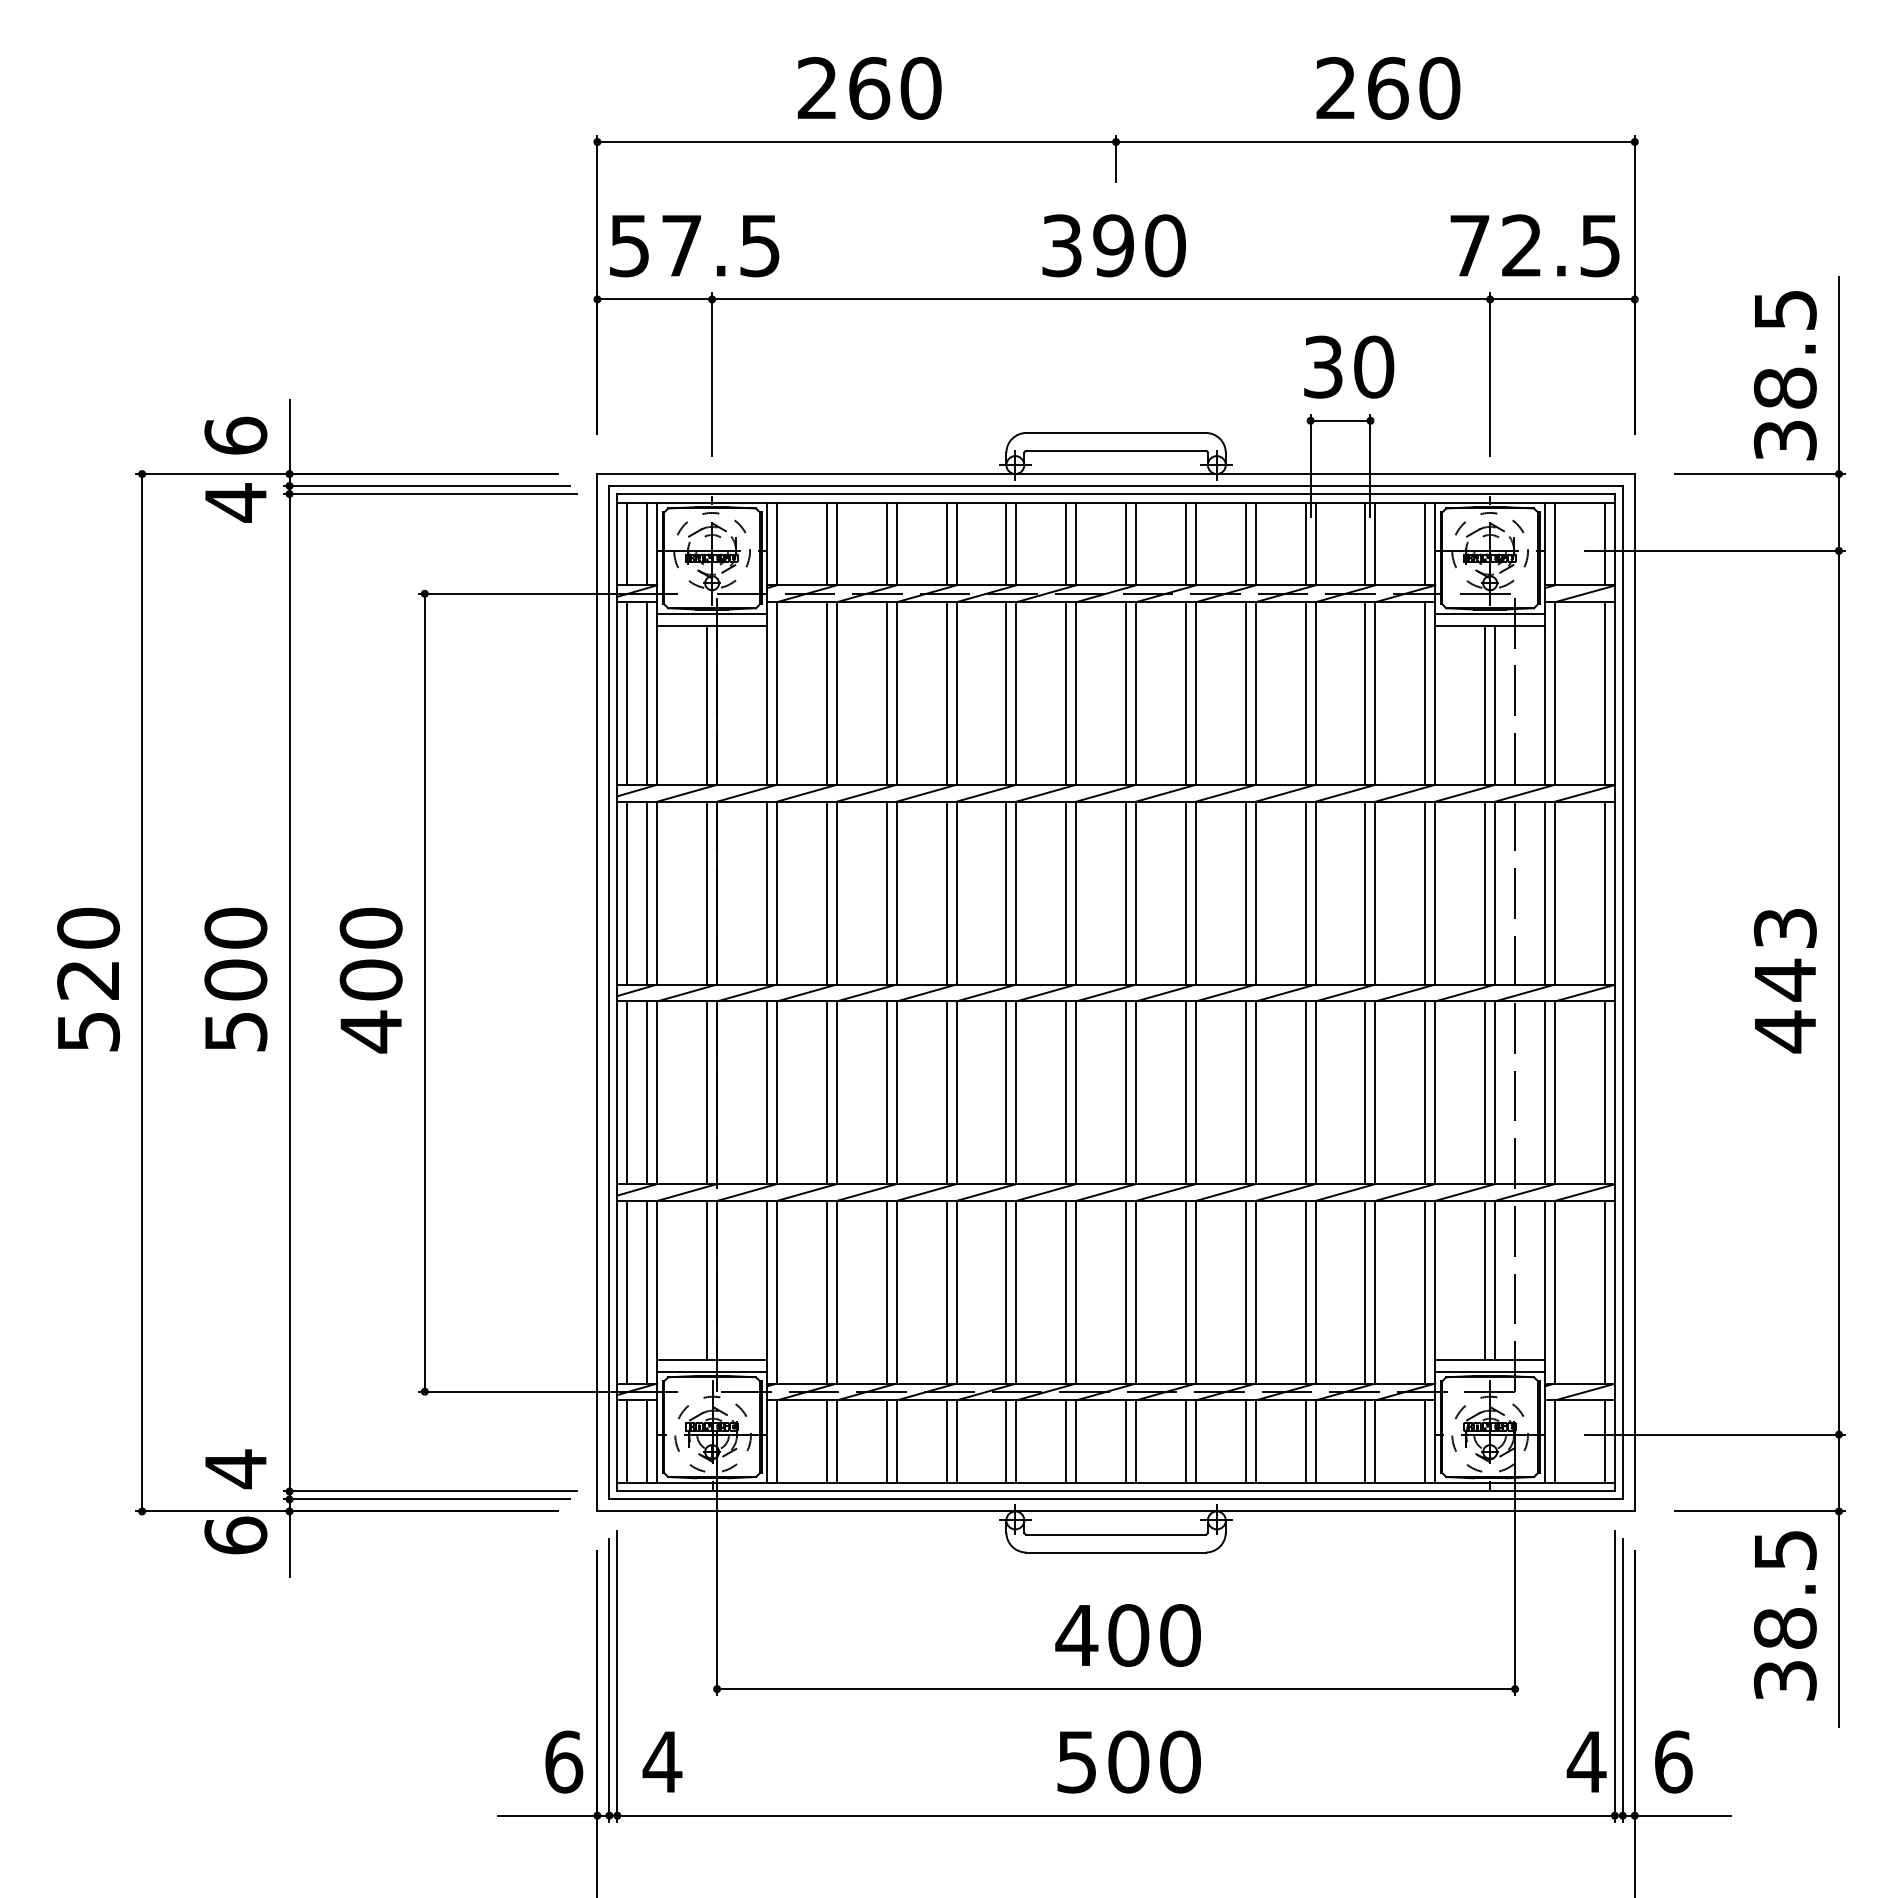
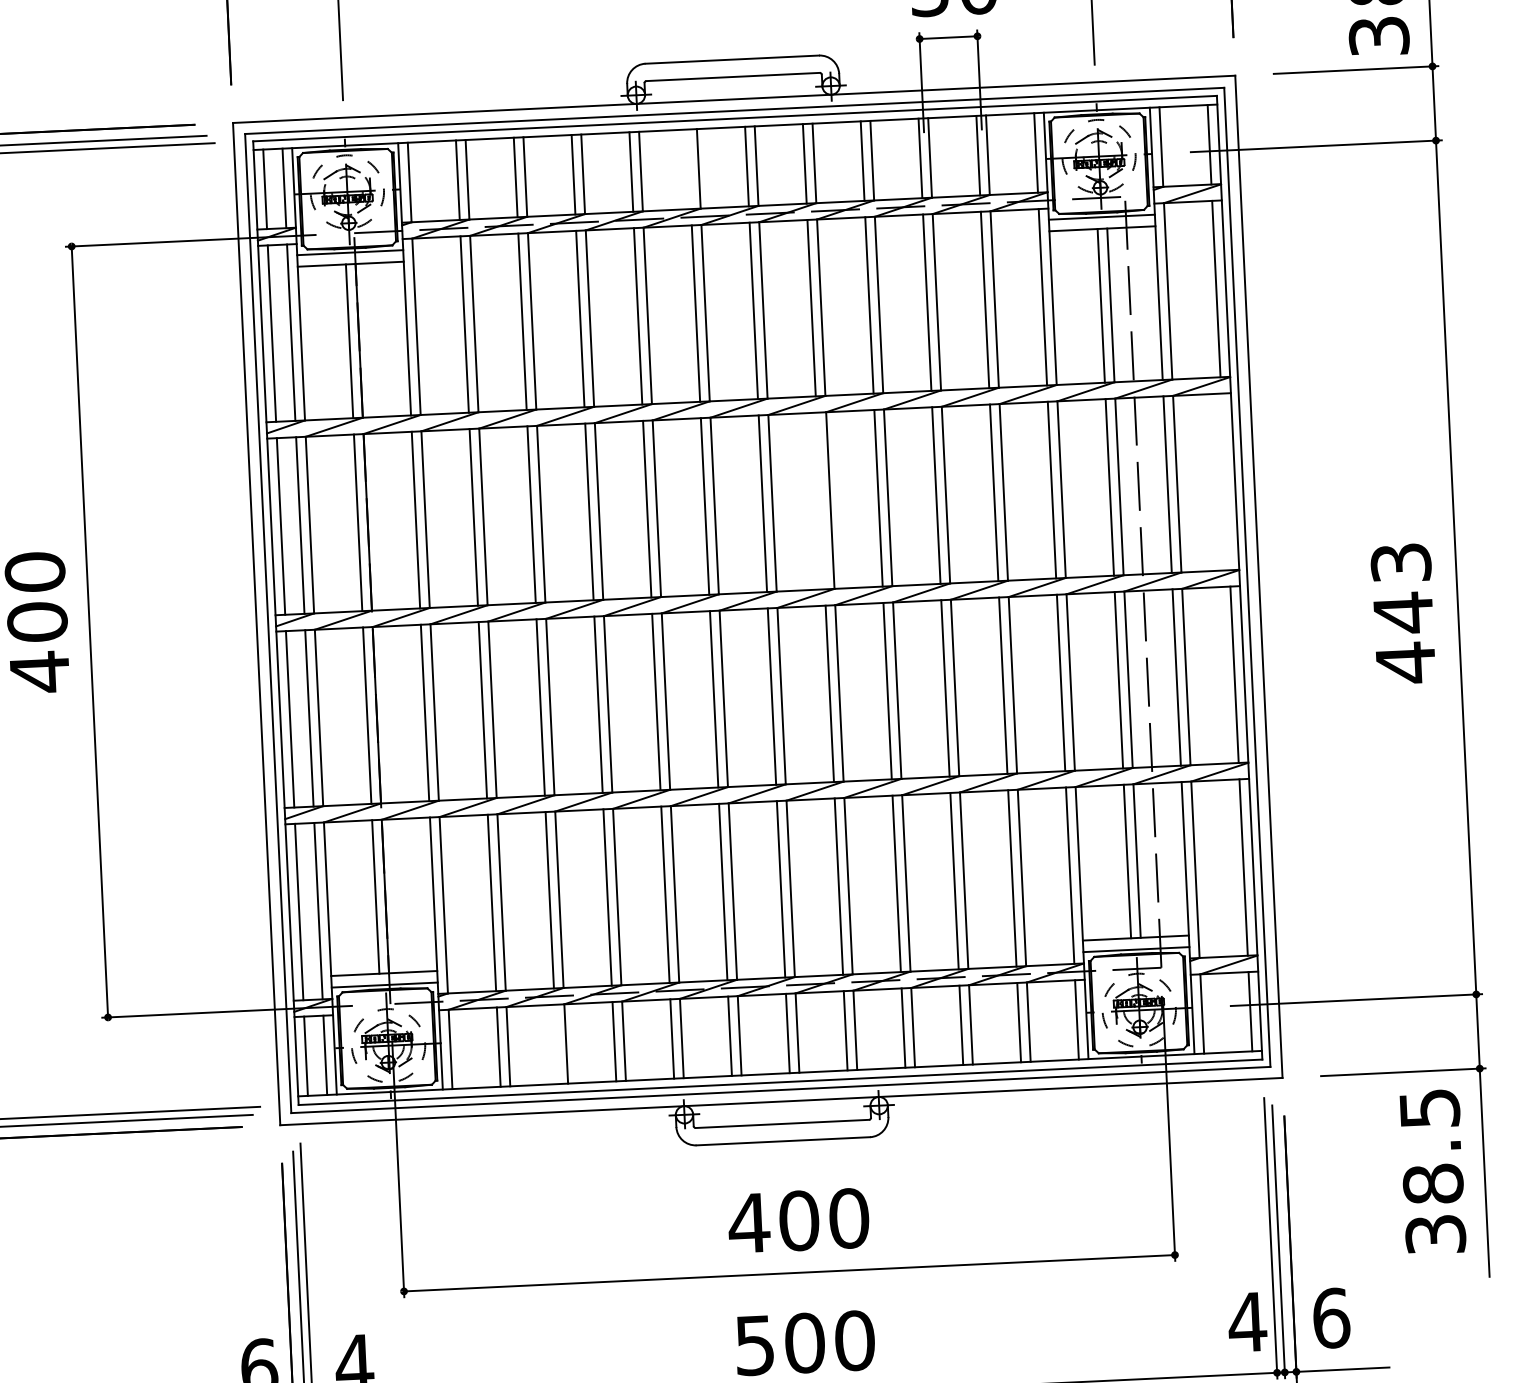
line: (1066, 544) -> (689, 169), removed
line: (1185, 892) -> (820, 500), removed
line: (1604, 892) -> (1225, 481), removed
text: (1784, 981) -> (1402, 614), moved
line: (886, 1441) -> (556, 1044), removed

